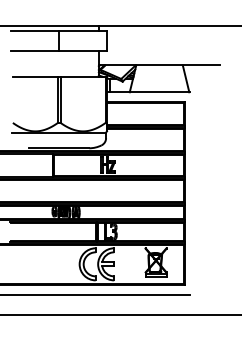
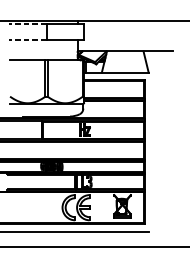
line: (34, 30) -> (27, 24), solid -> dashed
line: (34, 50) -> (27, 39), solid -> dashed

